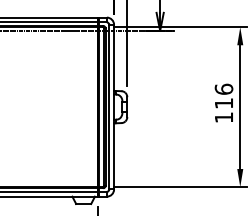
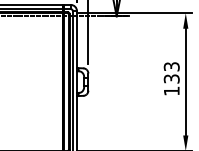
text: (223, 95) -> (171, 72), 116 -> 133

